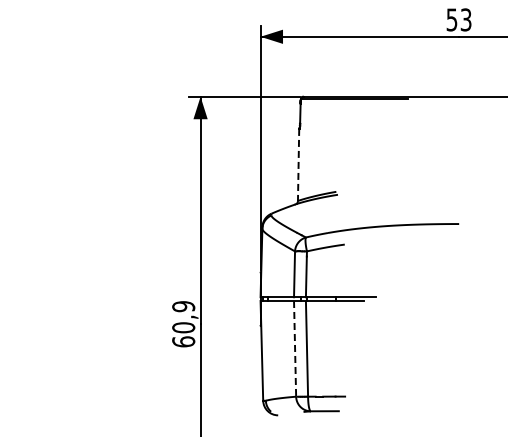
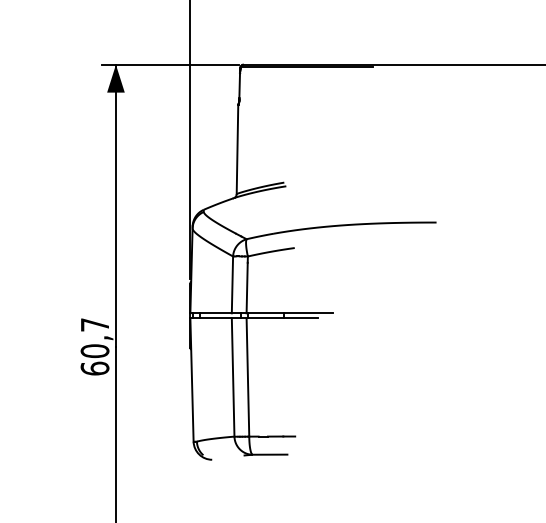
line: (298, 165) -> (237, 149), dashed -> solid
text: (183, 306) -> (94, 324), 60,9 -> 60,7
line: (295, 348) -> (233, 376), dashed -> solid

